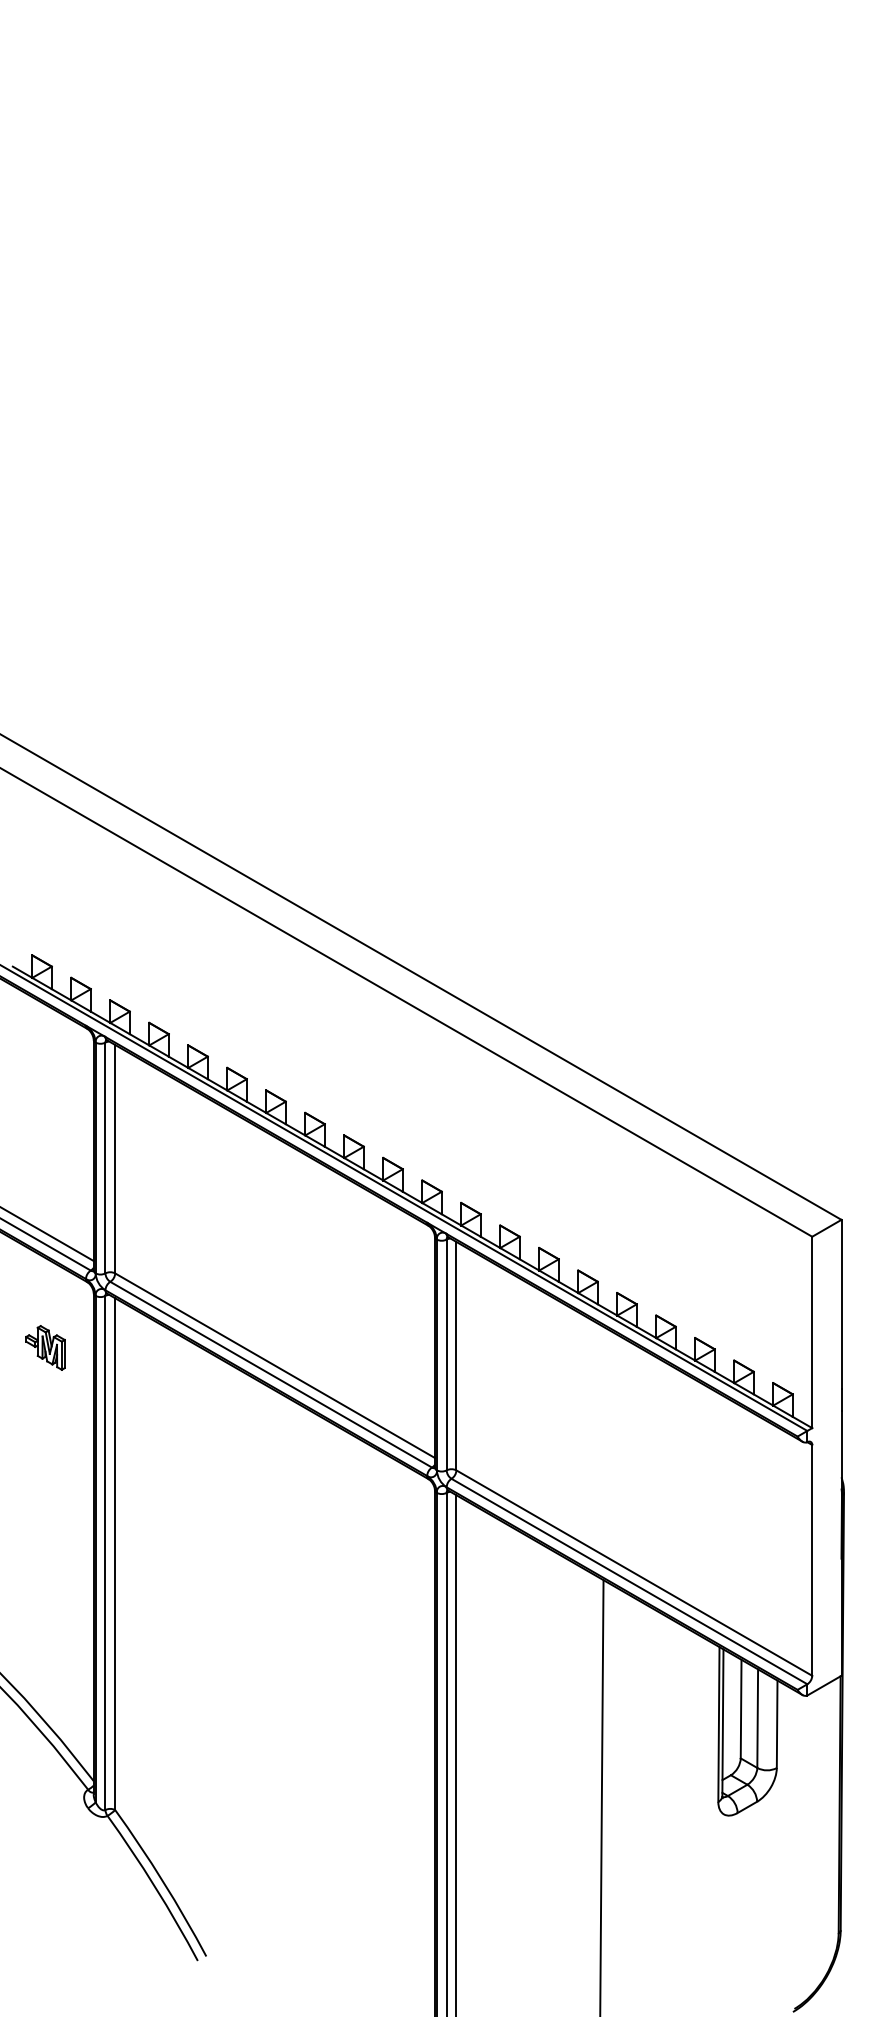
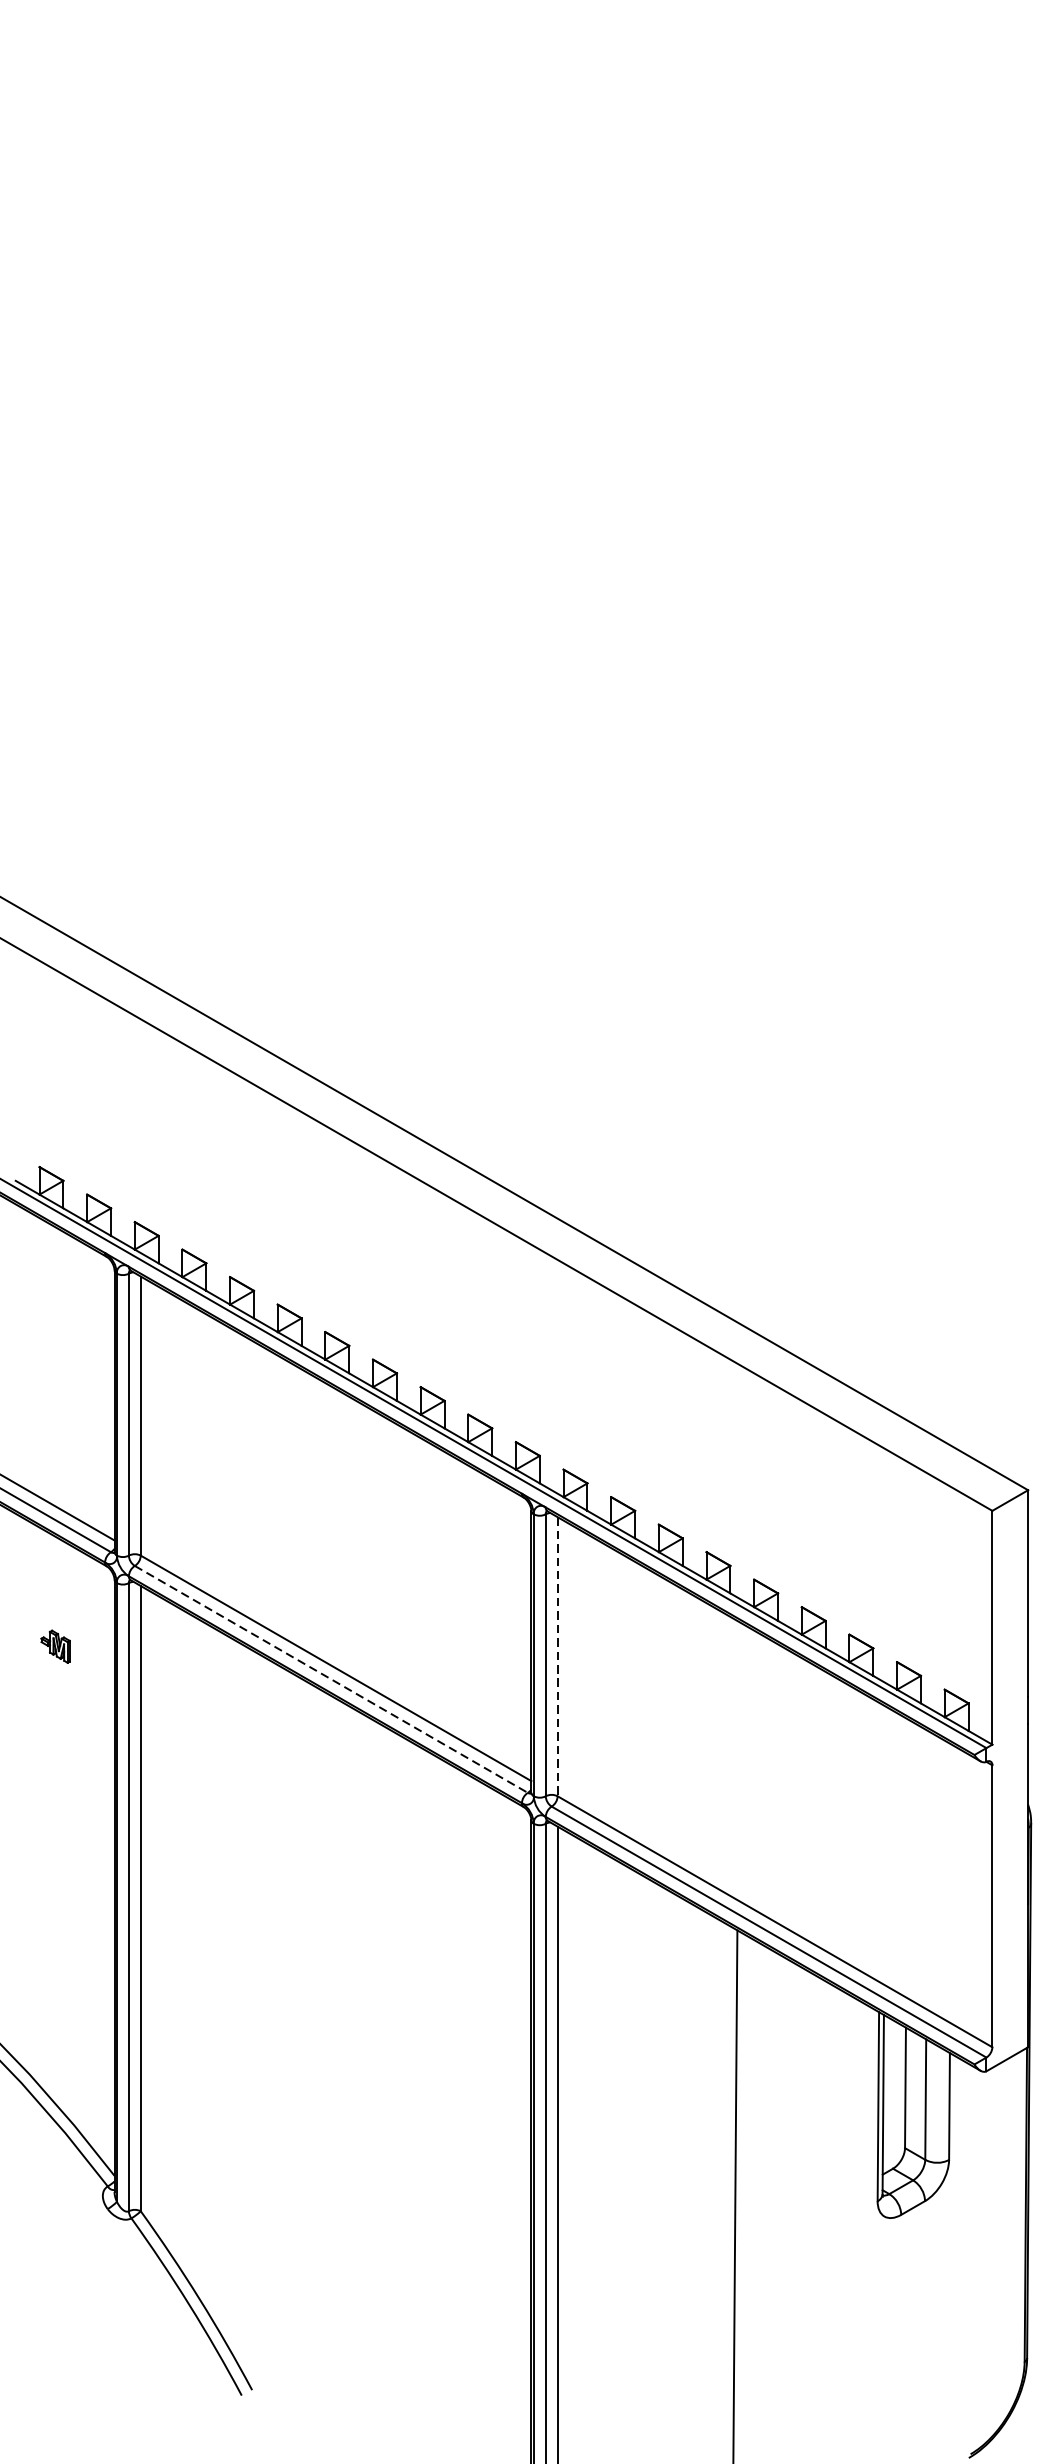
part: (45, 1347) -> (55, 1646), size x0.6
line: (456, 1356) -> (557, 1657), solid -> dashed
line: (271, 1374) -> (331, 1679), solid -> dashed

